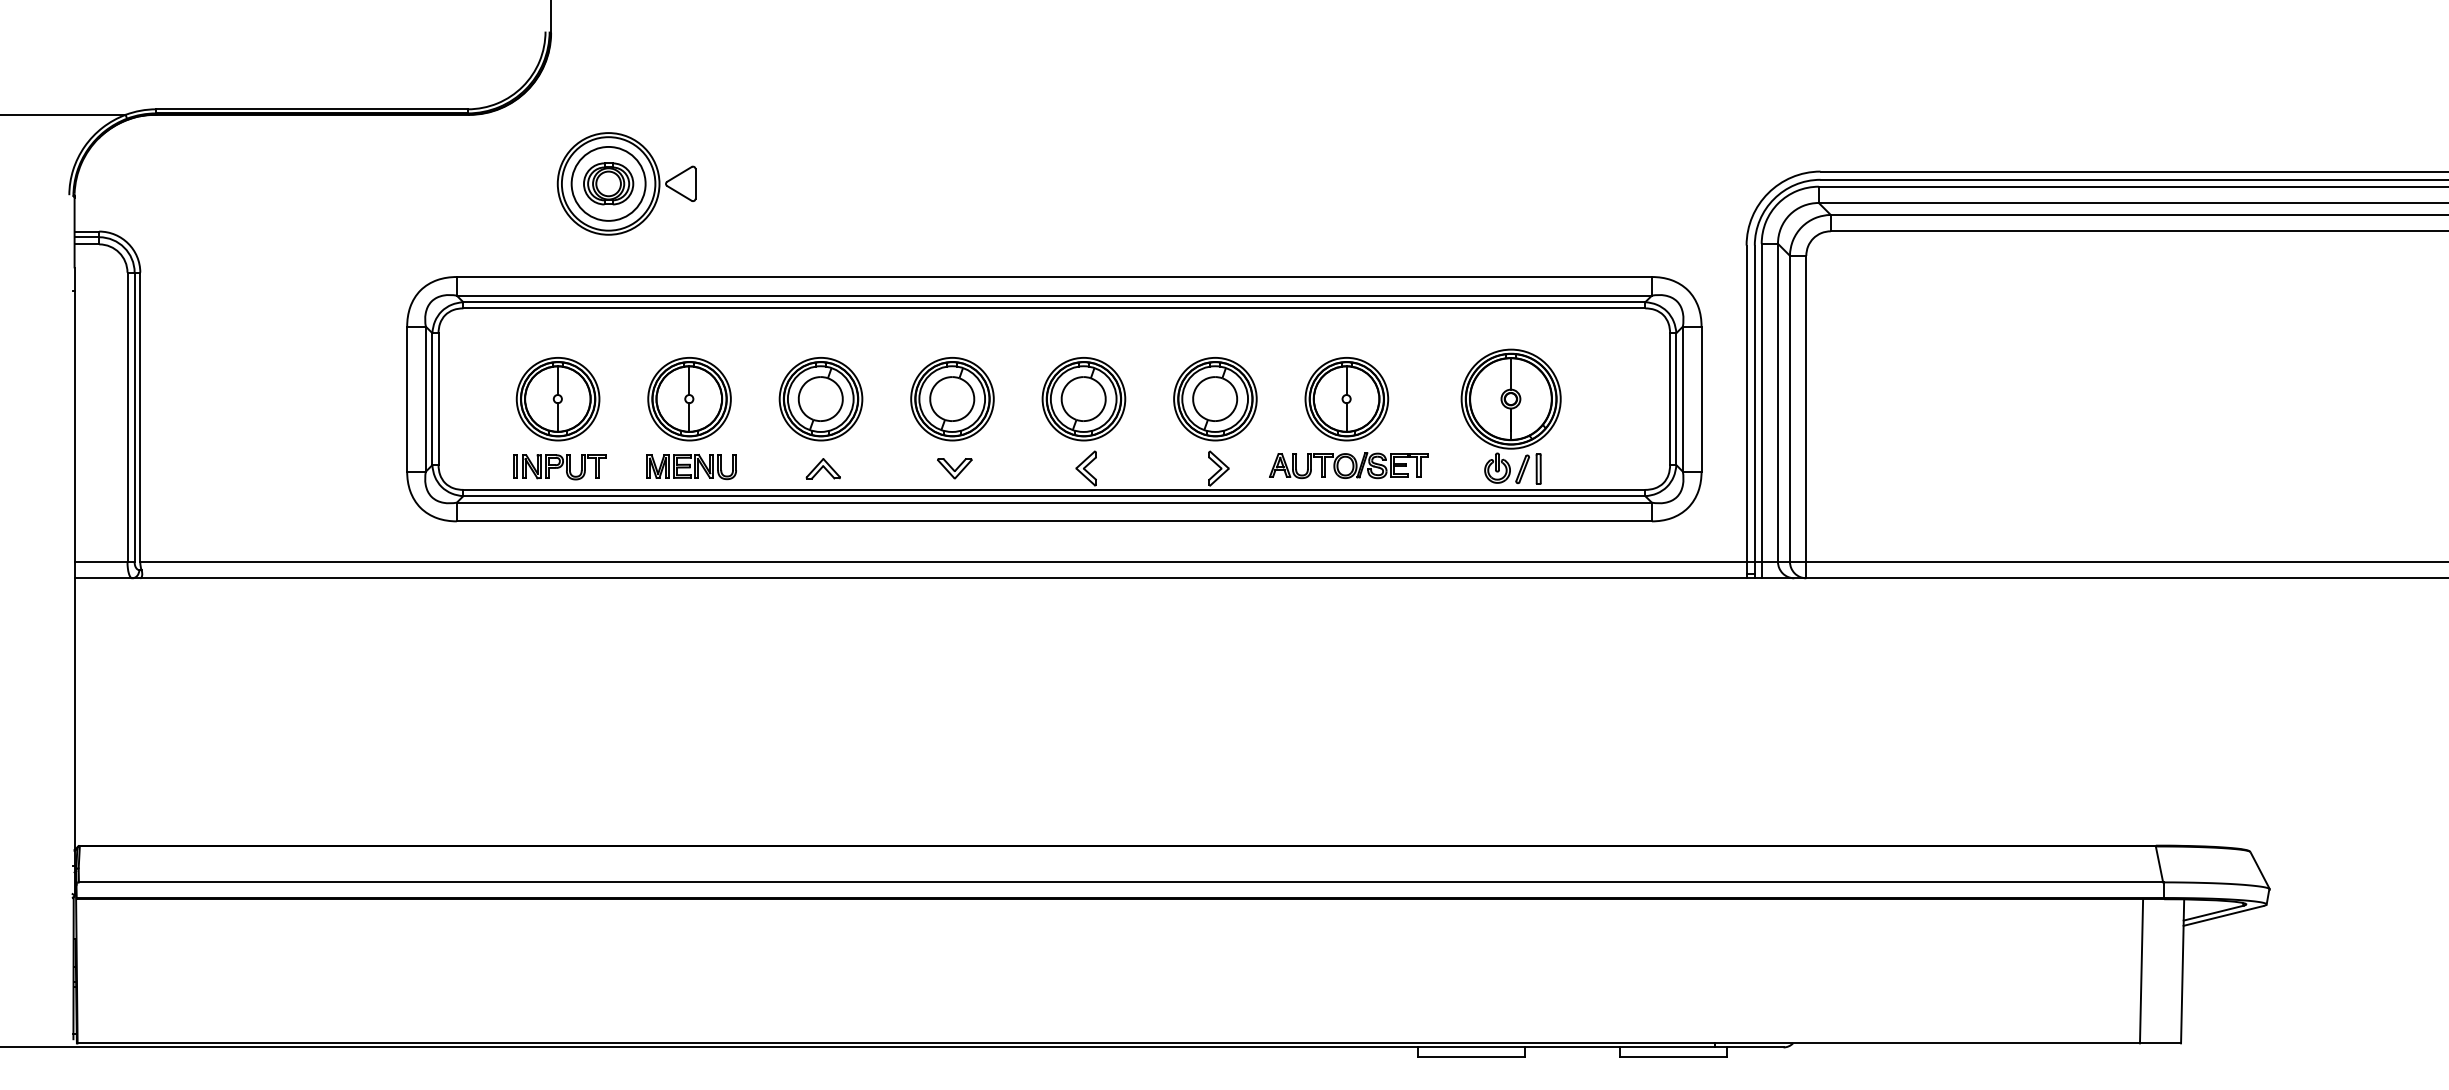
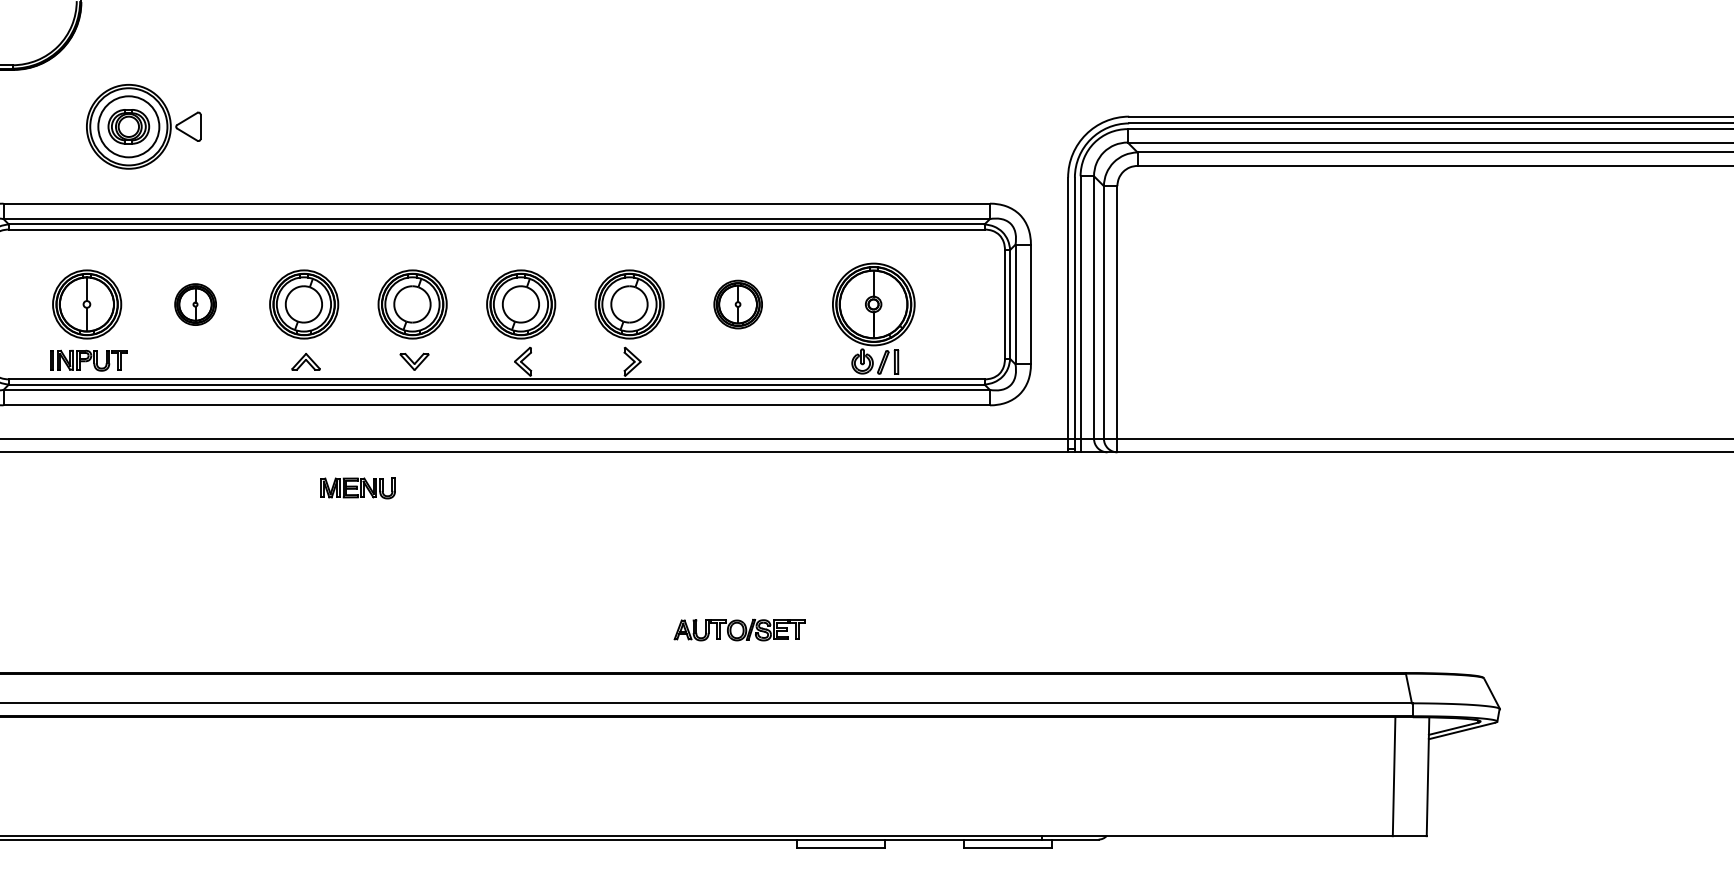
part: (689, 399) -> (195, 304), size x0.6
part: (1346, 399) -> (737, 304), size x0.7
part: (1348, 465) -> (739, 629), moved
part: (691, 467) -> (358, 488), moved

